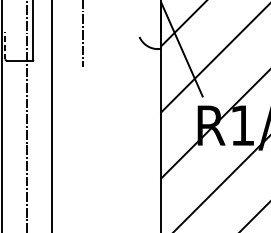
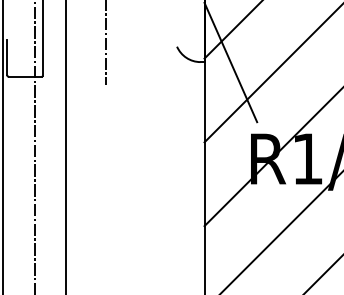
line: (5, 45) -> (7, 57), dashed -> solid

